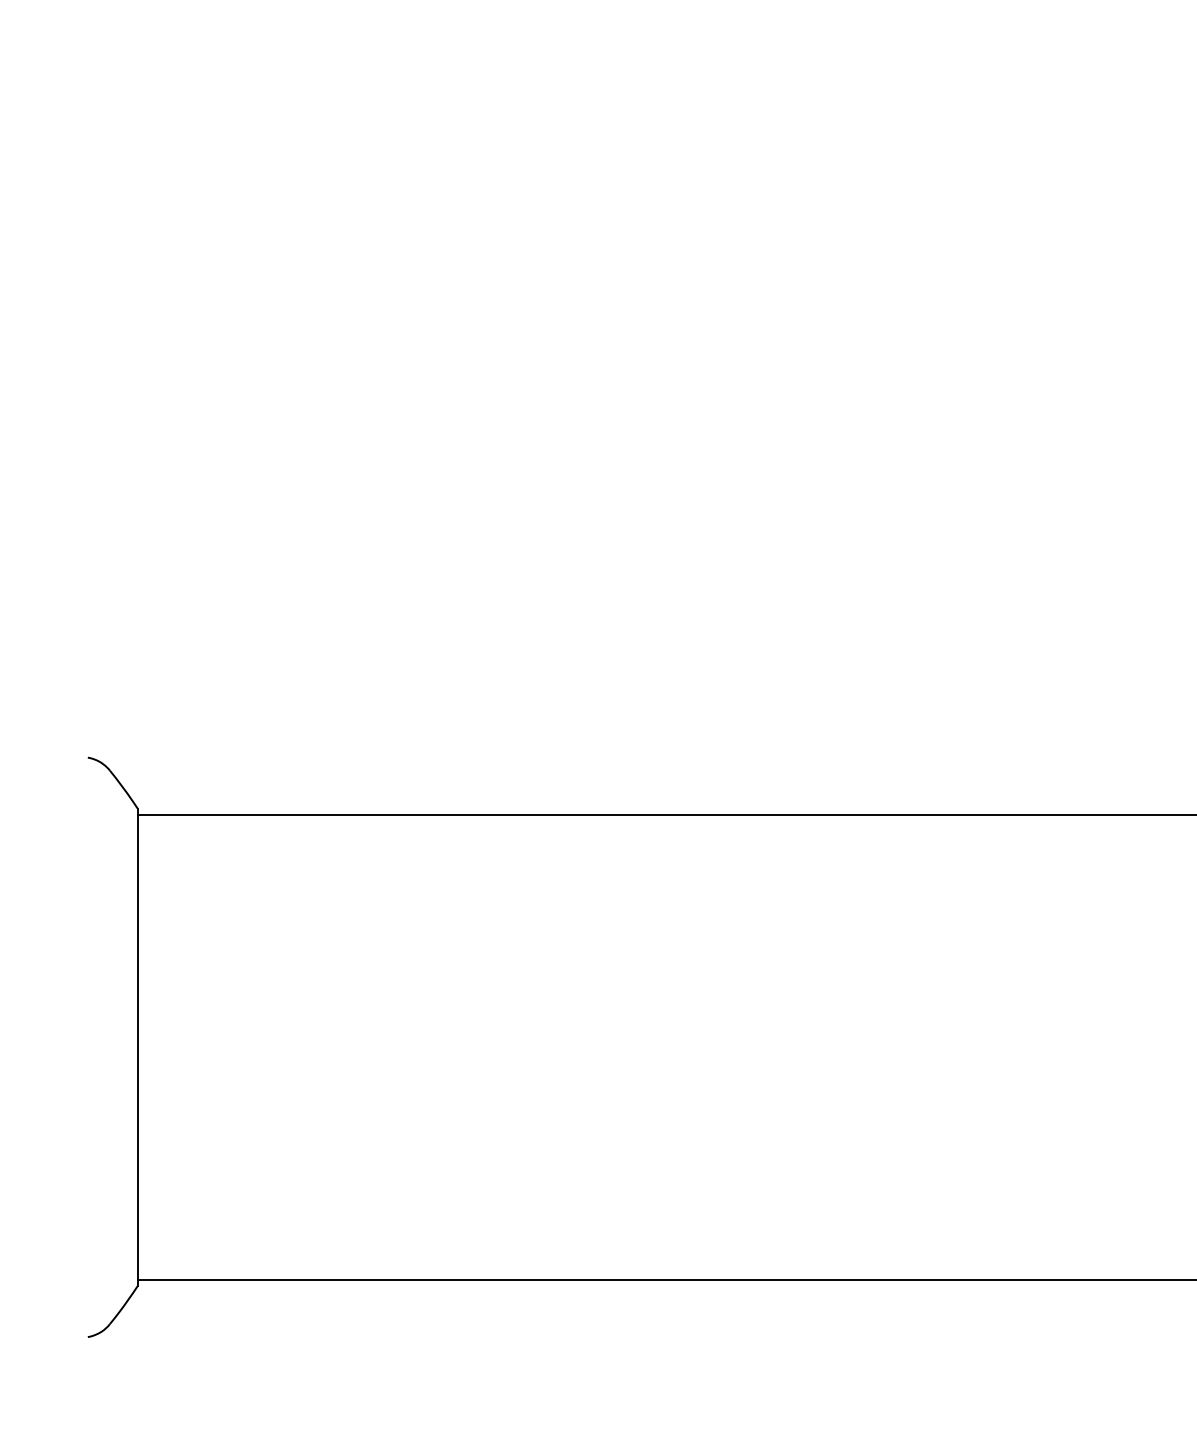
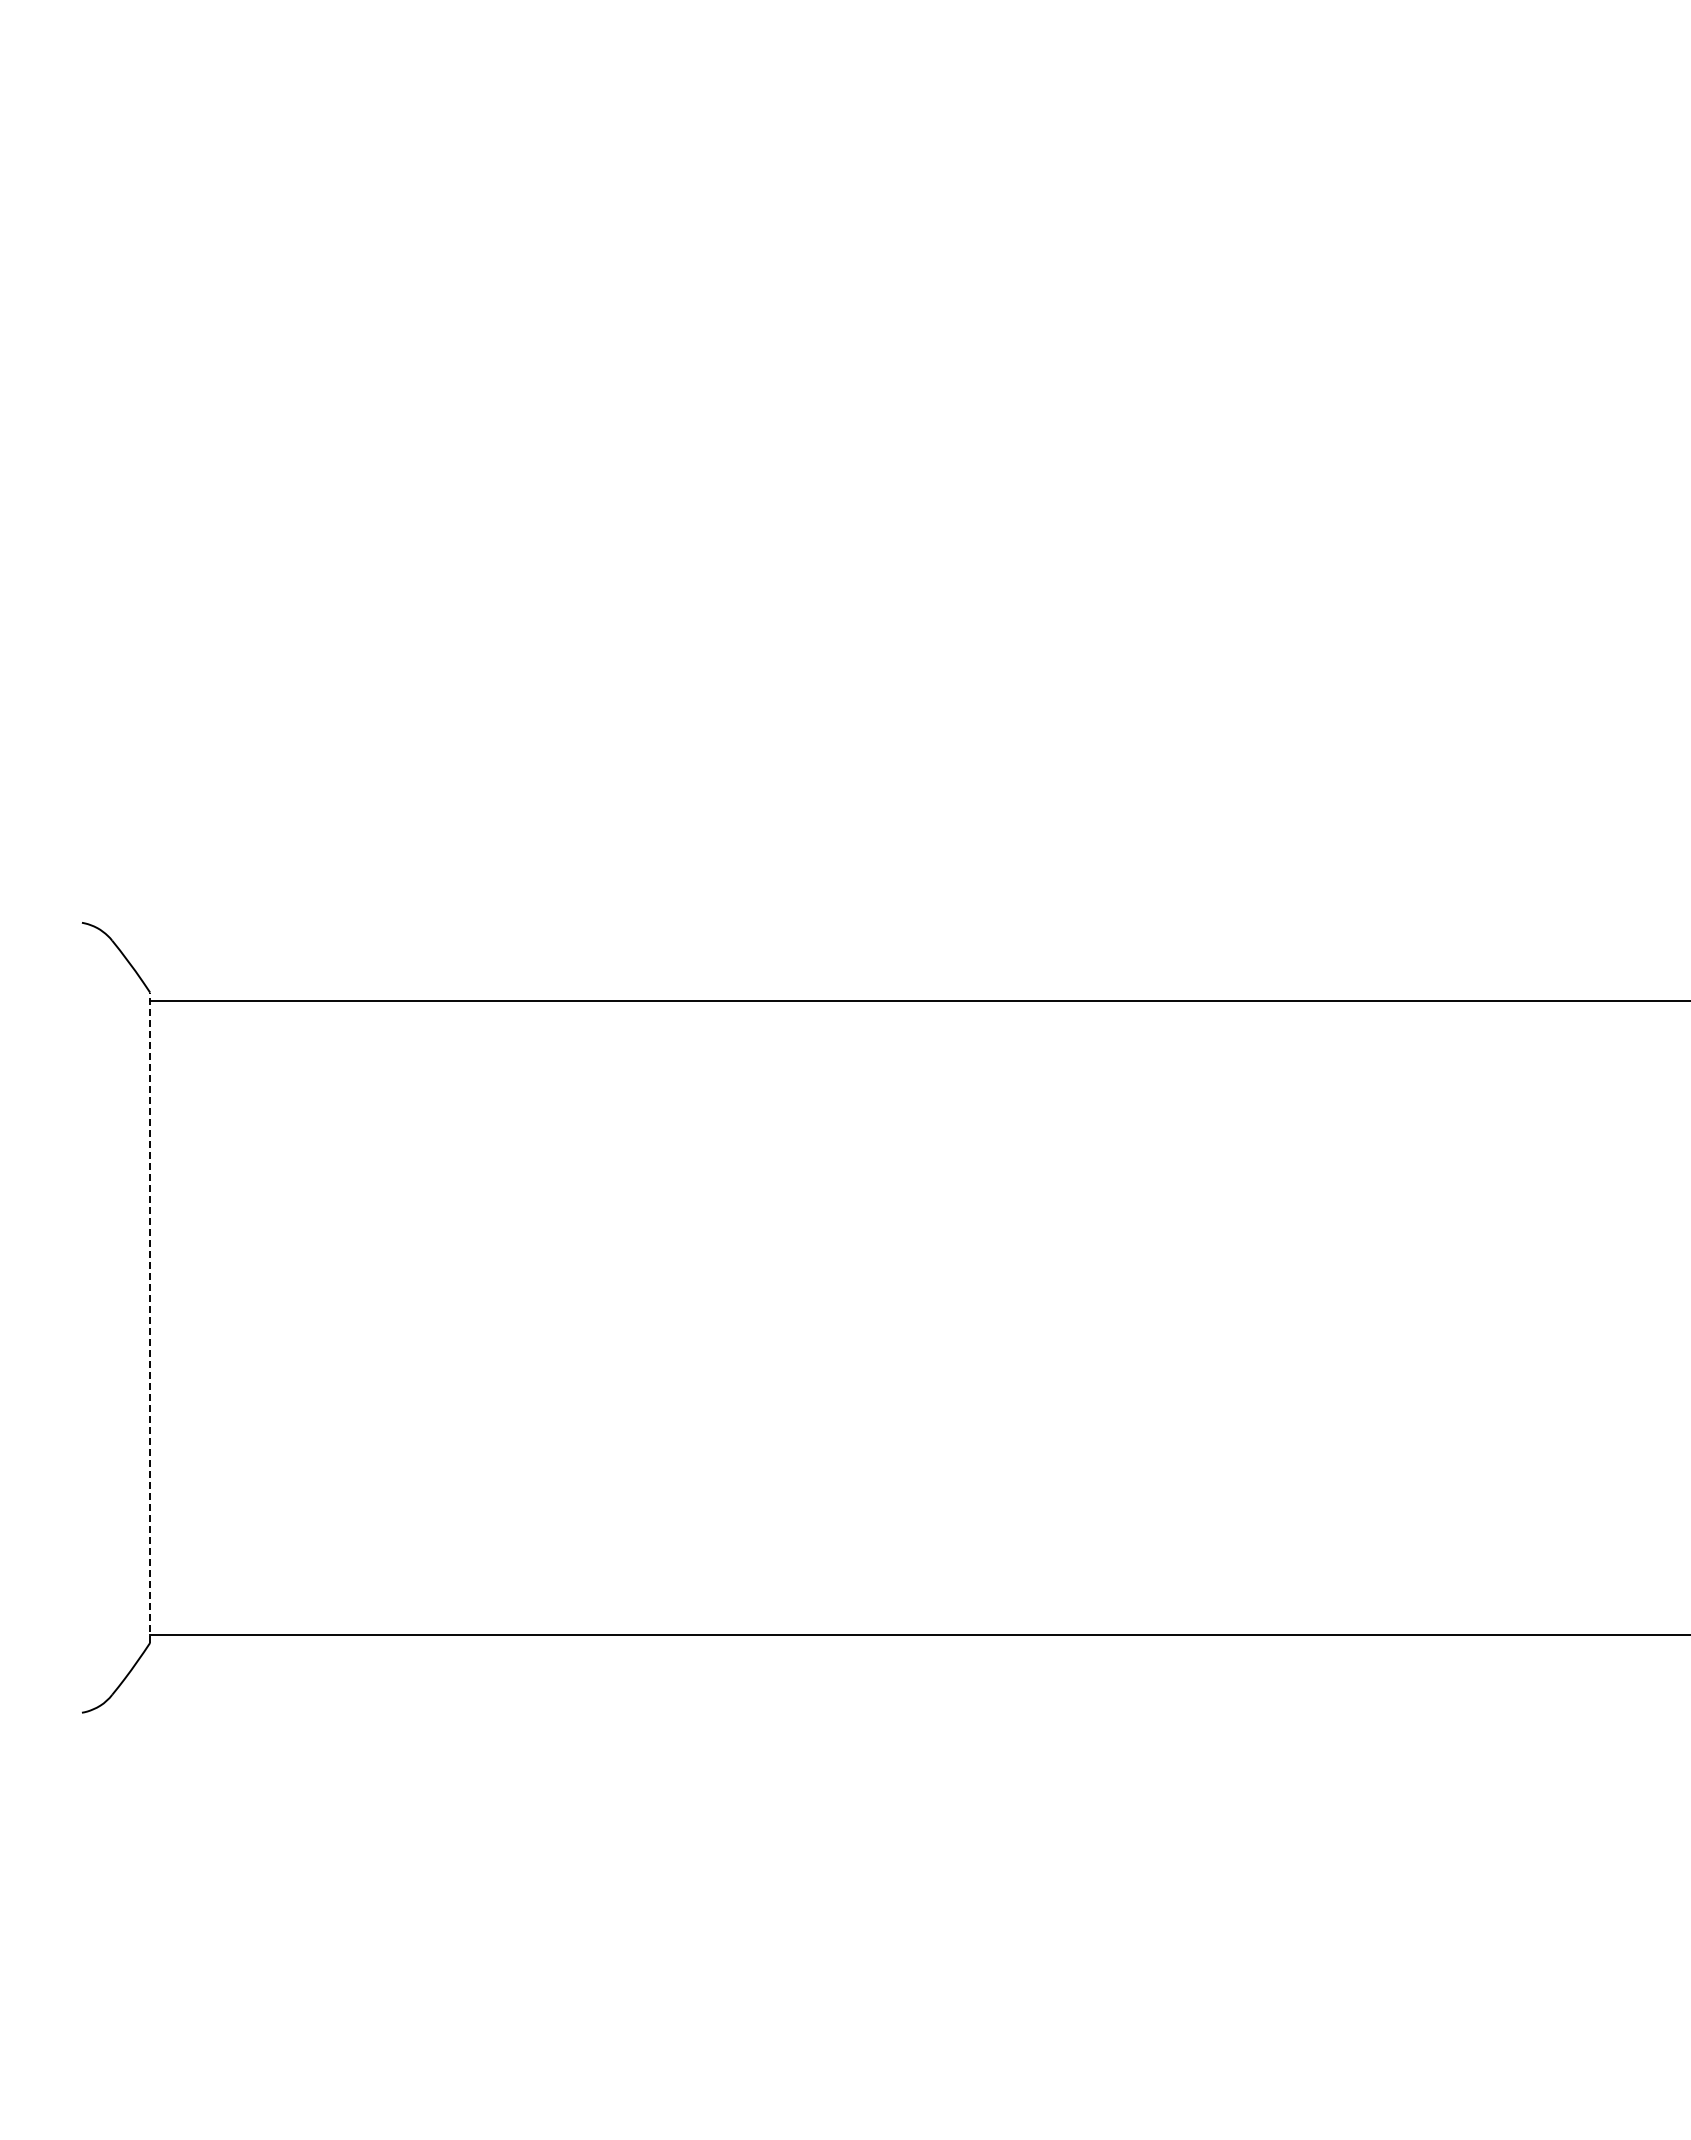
line: (138, 1047) -> (150, 1317), solid -> dashed

